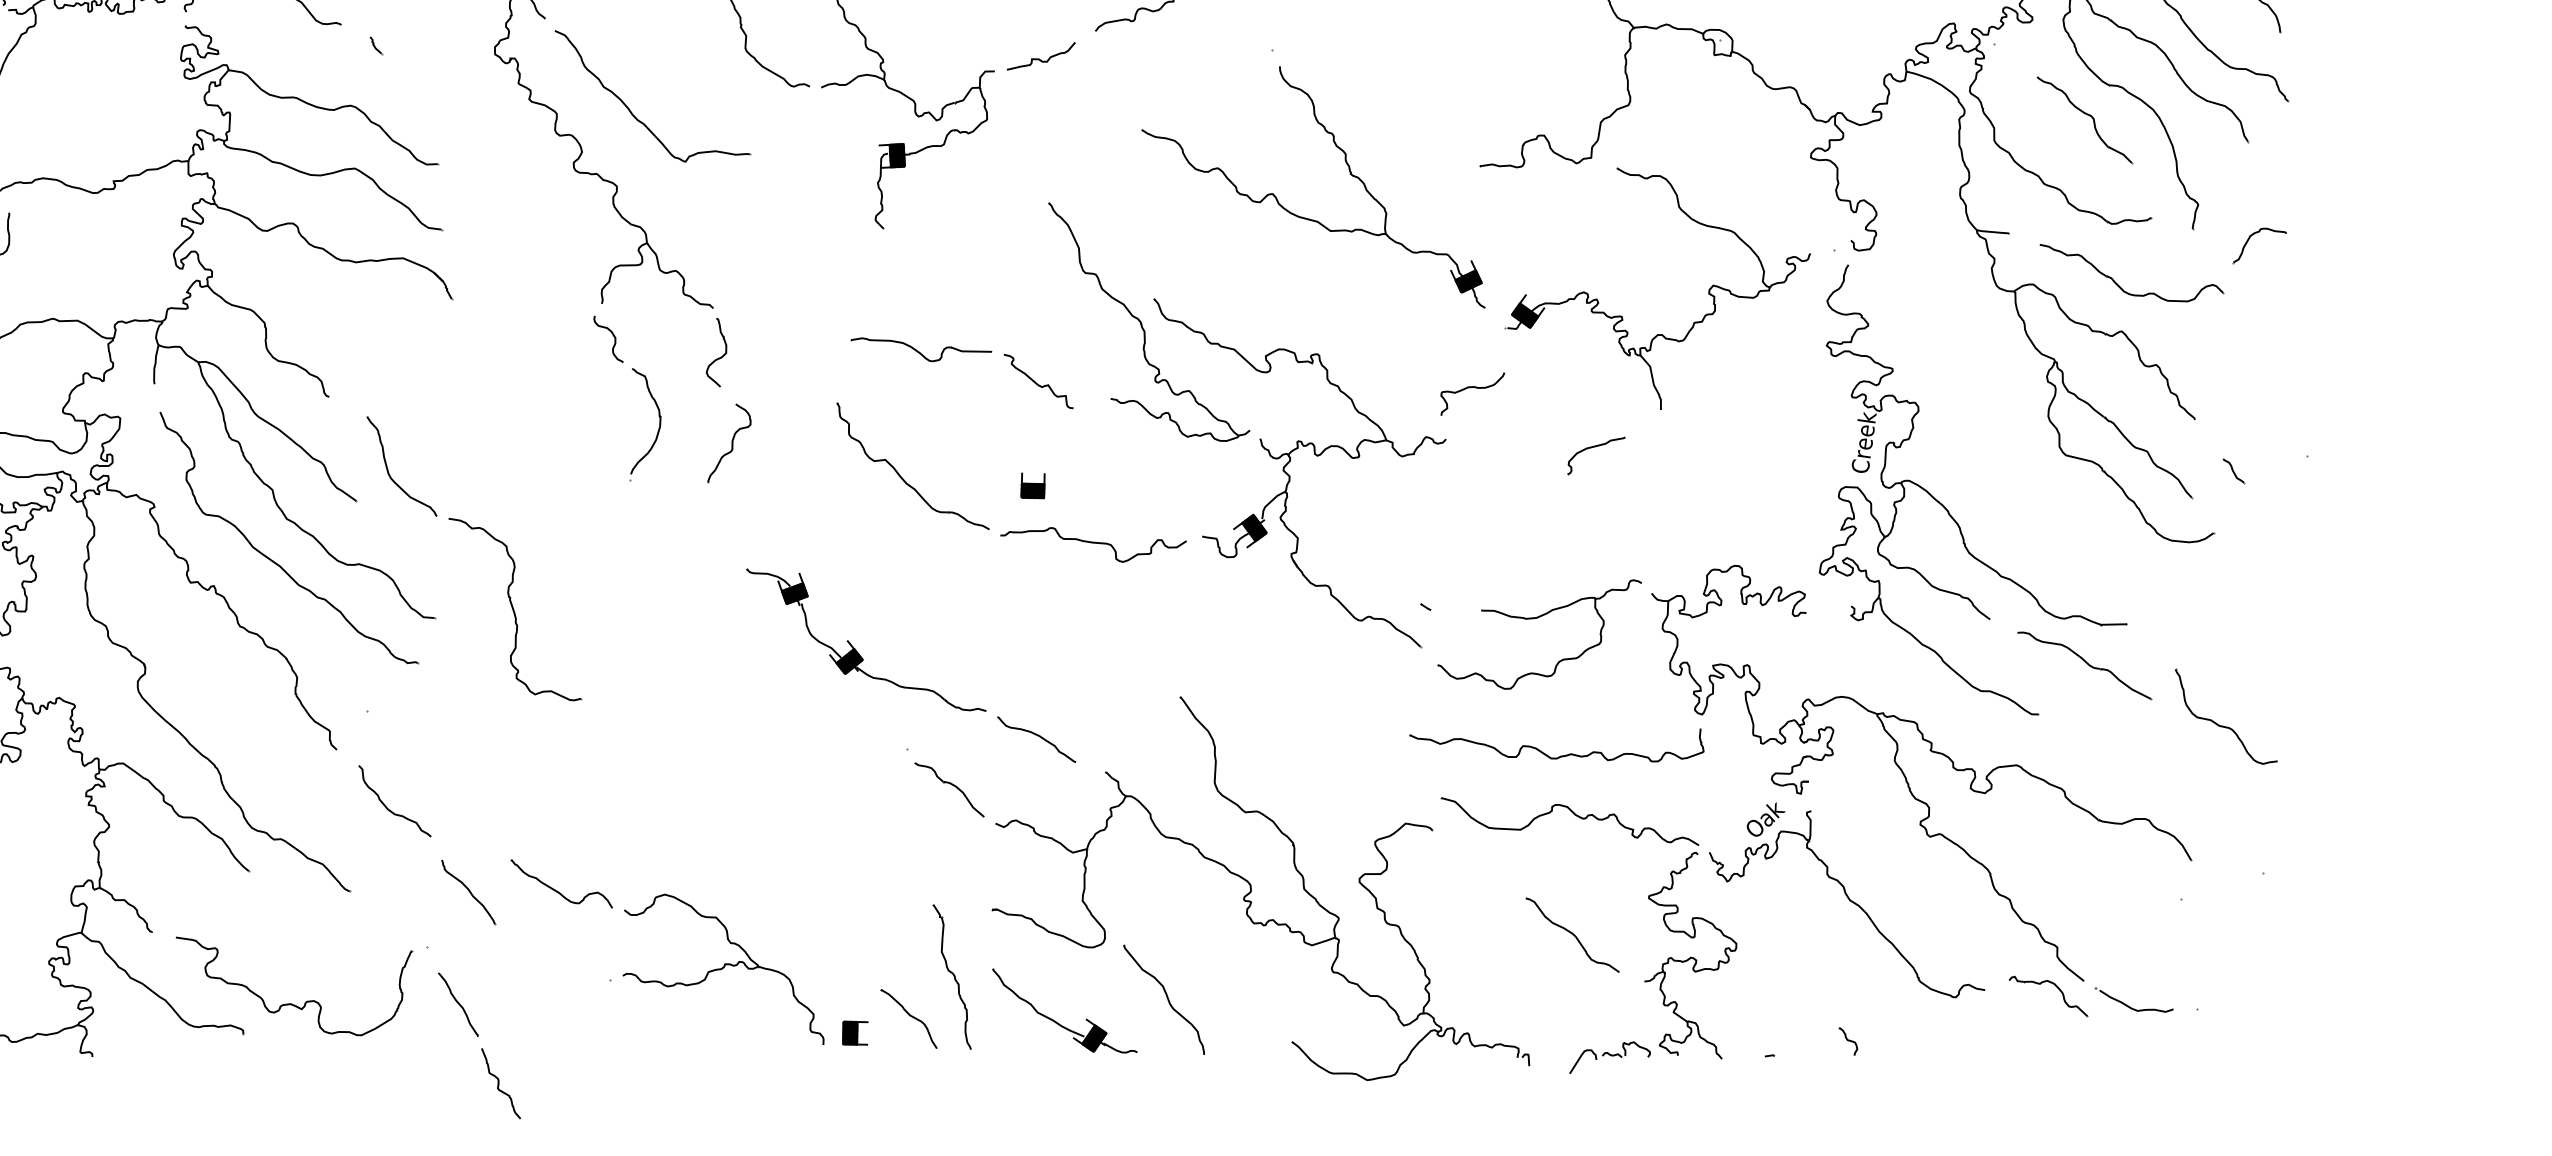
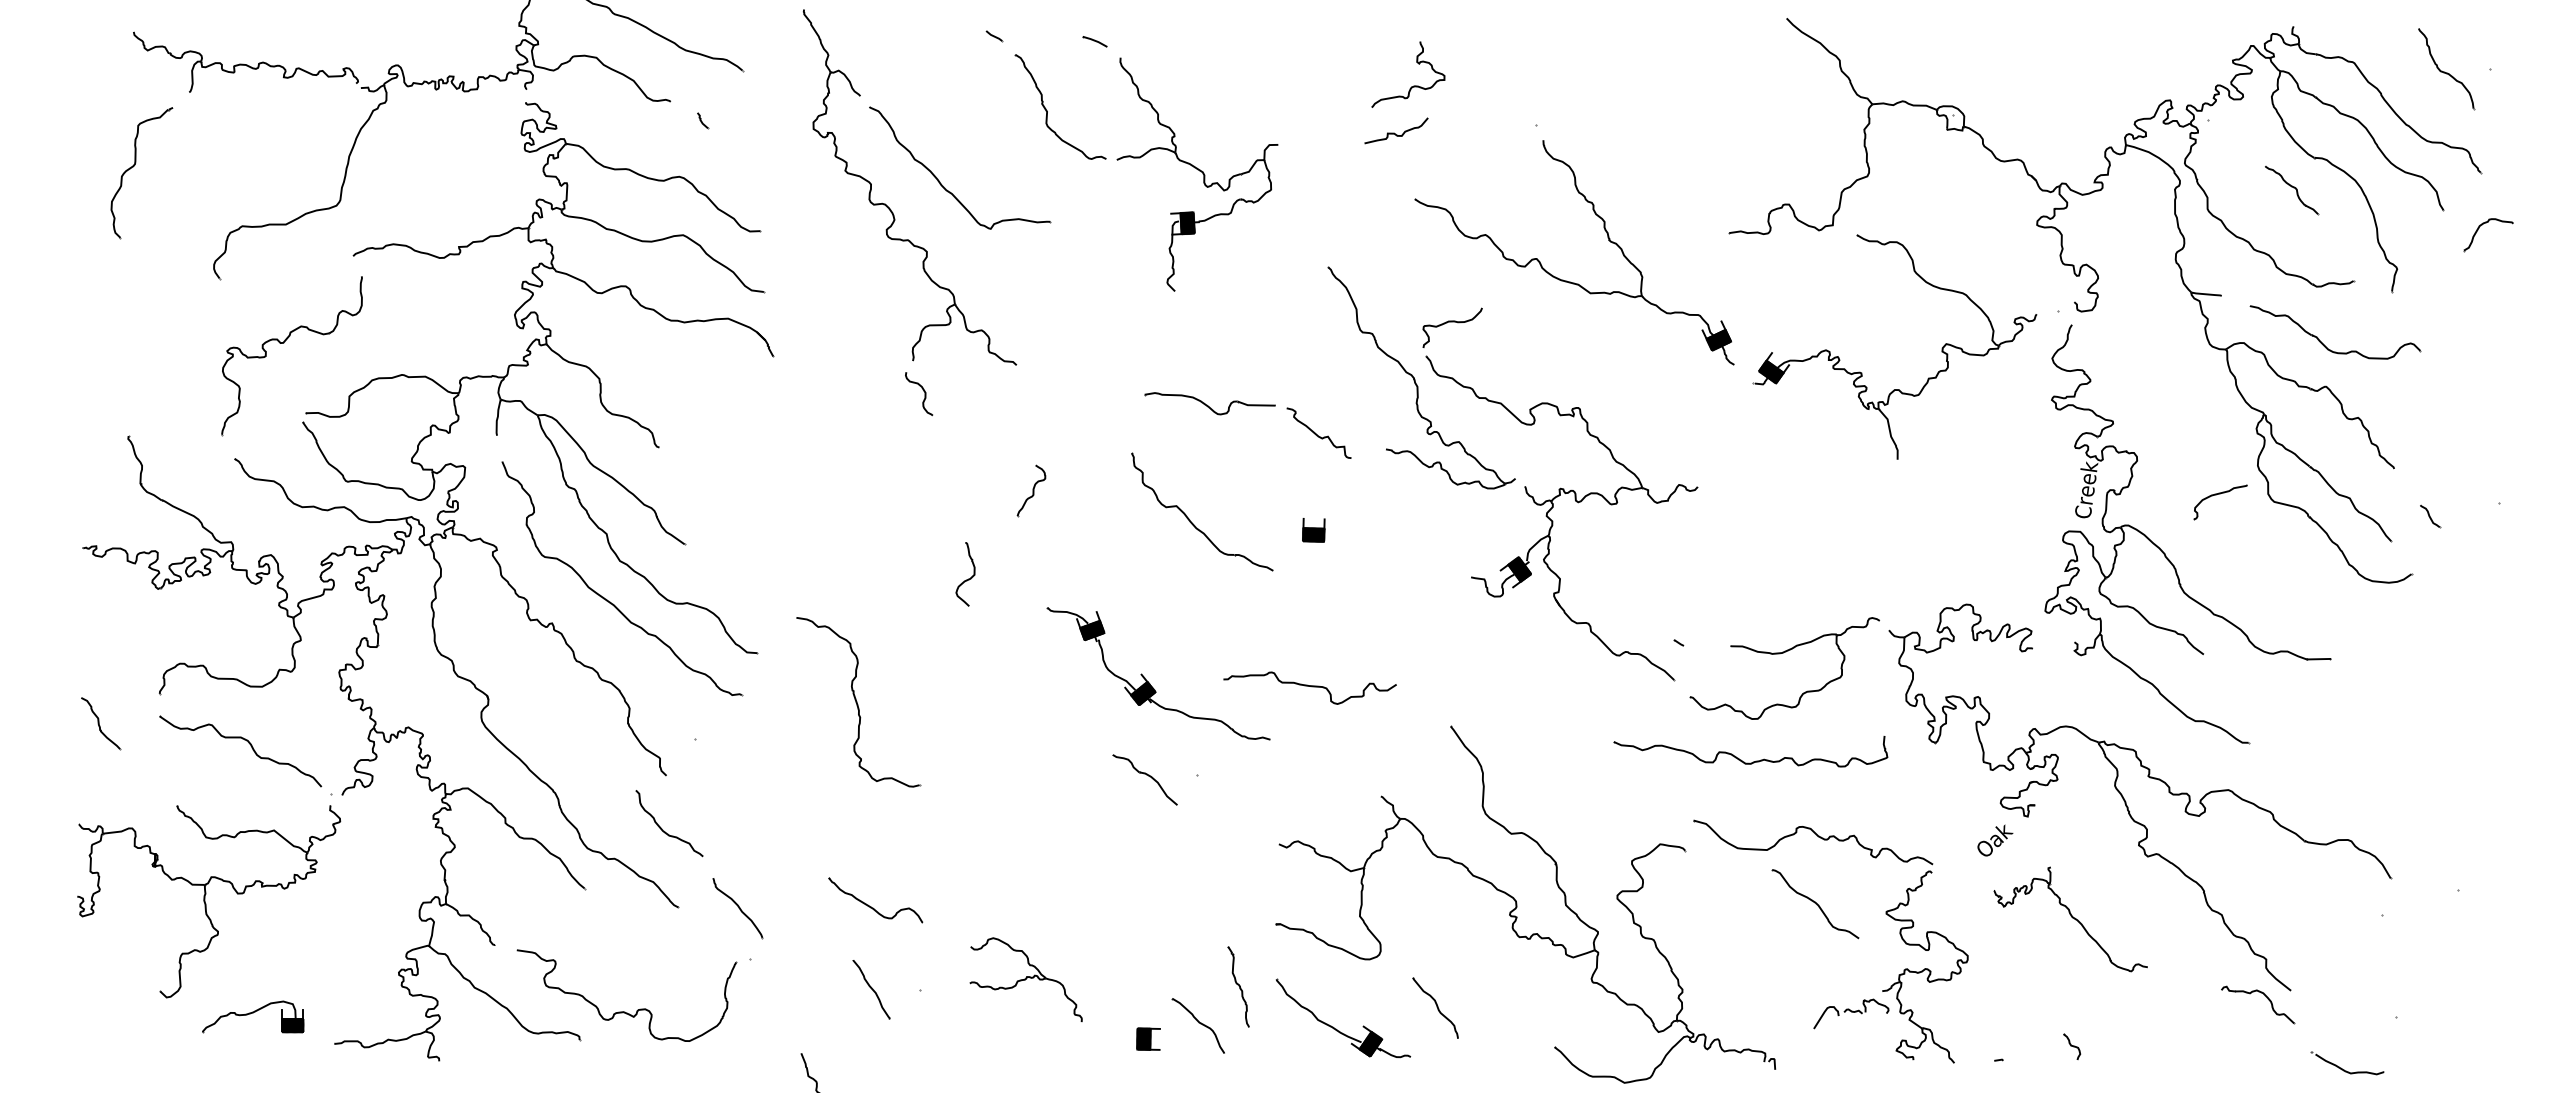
curve: (1039, 58) -> (1394, 132), moved
part: (2084, 120) -> (2291, 190), size x0.6
part: (2249, 240) -> (2478, 230), moved
curve: (719, 357) -> (968, 578), moved
curve: (1472, 388) -> (1452, 322), moved
part: (658, 428) -> (965, 476), removed
part: (729, 443) -> (1031, 490), size x0.7
part: (1596, 447) -> (2220, 494), moved
part: (388, 468) -> (714, 514), removed
curve: (1092, 543) -> (1309, 686), moved
part: (515, 609) -> (858, 702), moved
part: (2084, 665) -> (2291, 697), removed
part: (2221, 724) -> (2418, 752), removed
curve: (1038, 736) -> (1318, 763), removed
part: (1559, 756) -> (1753, 761), moved
part: (948, 789) -> (1144, 779), moved
curve: (387, 806) -> (662, 828), moved
part: (468, 892) -> (737, 908), moved
part: (1846, 904) -> (2070, 919), size x0.6
part: (1572, 935) -> (1815, 904), moved
part: (722, 969) -> (1025, 979), size x0.6
part: (952, 976) -> (1238, 986), size x0.6
part: (1163, 999) -> (1435, 1007), size x0.6
curve: (458, 1004) -> (871, 989), moved
part: (2130, 1006) -> (2344, 1069), moved
part: (1610, 1057) -> (1851, 1013), moved

